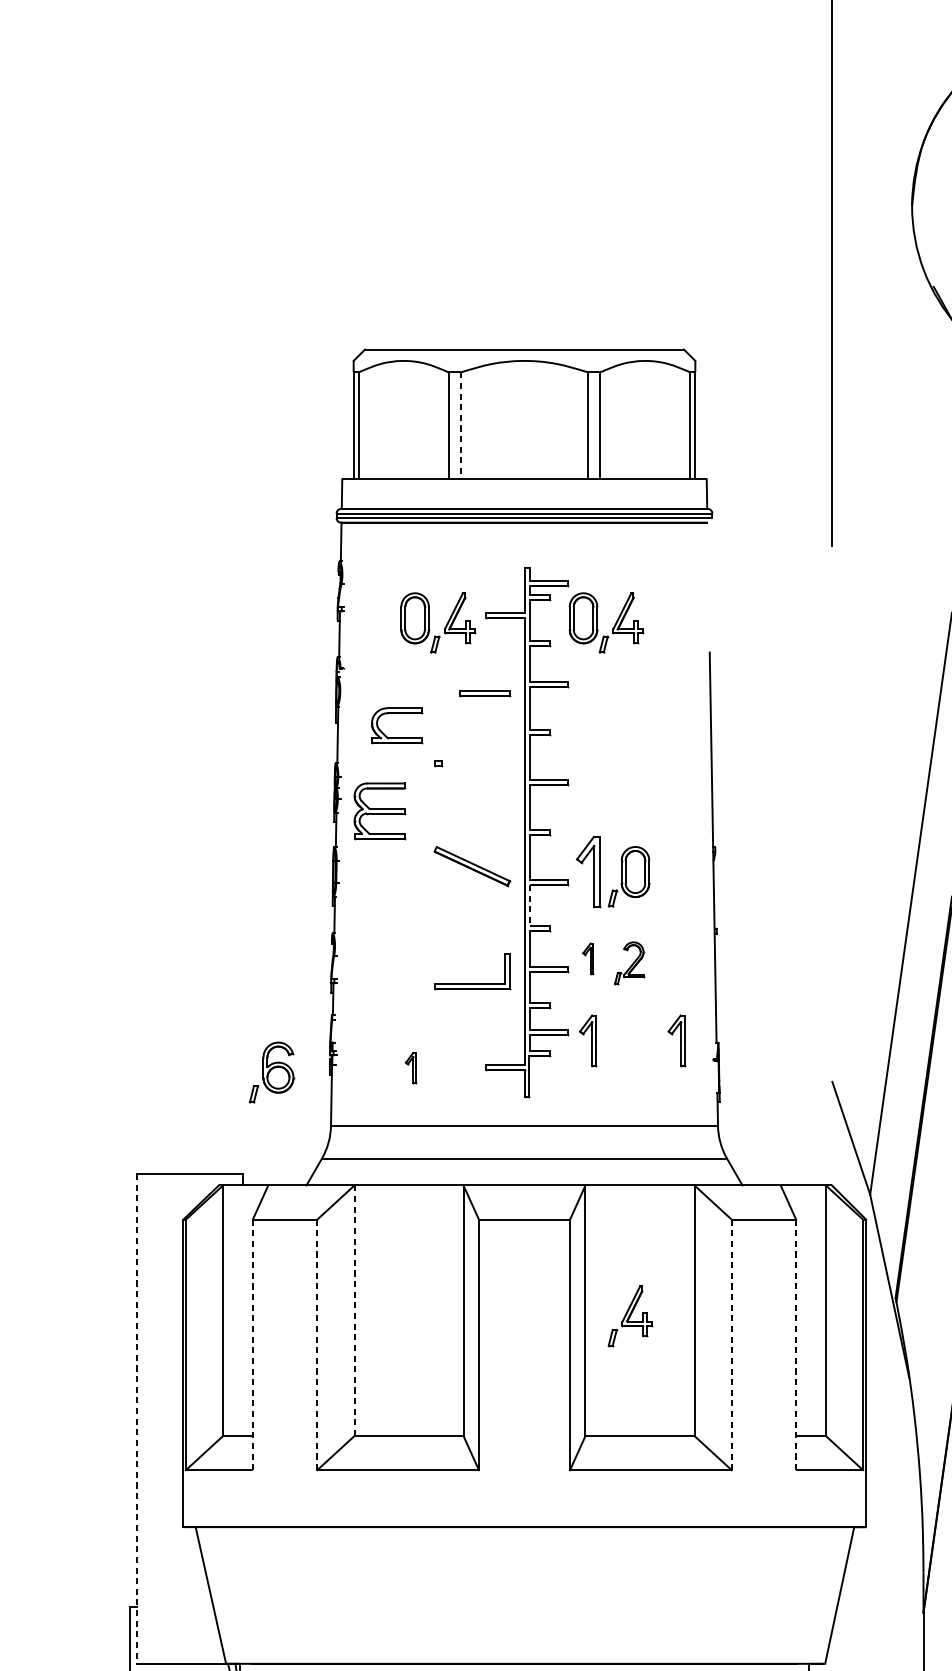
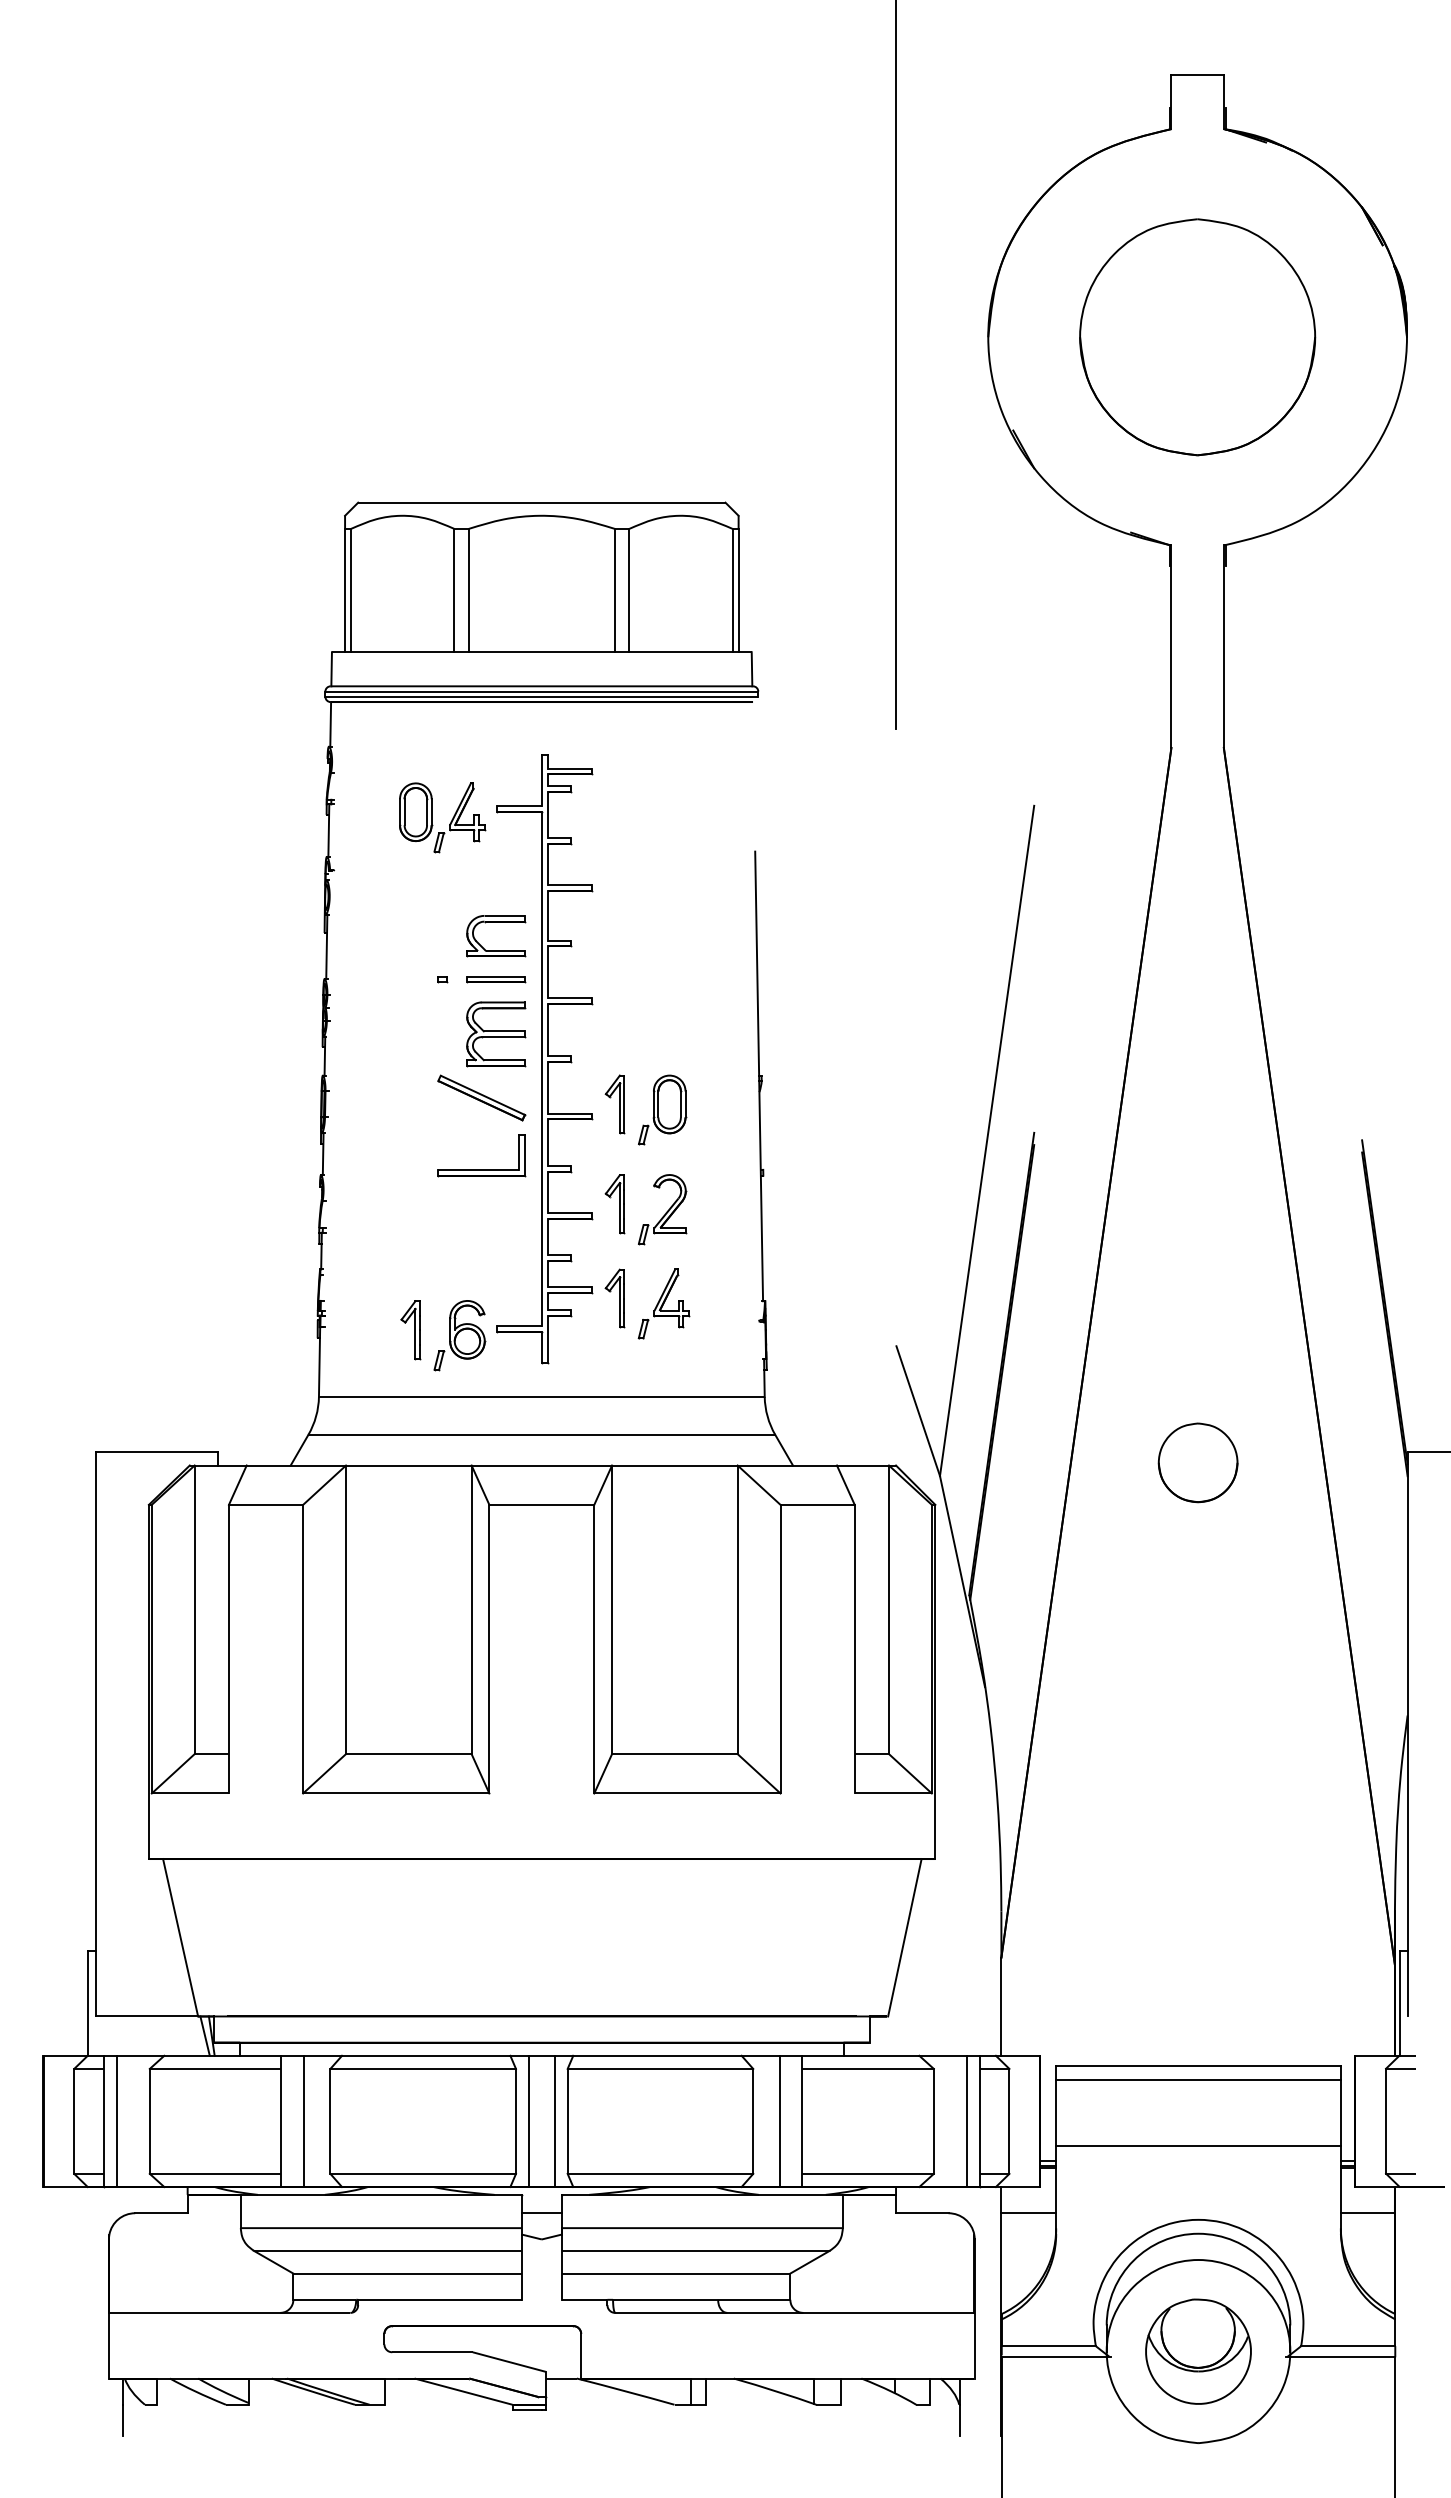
line: (460, 425) -> (468, 590), dashed -> solid
part: (613, 626) -> (644, 821), removed
part: (485, 693) -> (496, 979), moved
part: (397, 714) -> (496, 922), moved
part: (380, 811) -> (496, 1034), moved
part: (587, 872) -> (614, 1104), size x0.71
line: (529, 905) -> (547, 1143), dashed -> solid
part: (587, 958) -> (614, 1204), size x1.67
part: (629, 963) -> (662, 1209), size x1.43
part: (472, 984) -> (481, 1169), moved
part: (676, 1040) -> (716, 1298), removed
part: (410, 1068) -> (410, 1330), size x1.67
part: (271, 1072) -> (459, 1335), moved
line: (354, 1310) -> (346, 1609), dashed -> solid
part: (630, 1315) -> (663, 1303), moved
line: (317, 1344) -> (303, 1648), dashed -> solid
line: (795, 1344) -> (854, 1648), dashed -> solid
line: (252, 1345) -> (228, 1649), dashed -> solid
line: (731, 1345) -> (780, 1649), dashed -> solid
line: (136, 1419) -> (95, 1734), dashed -> solid

